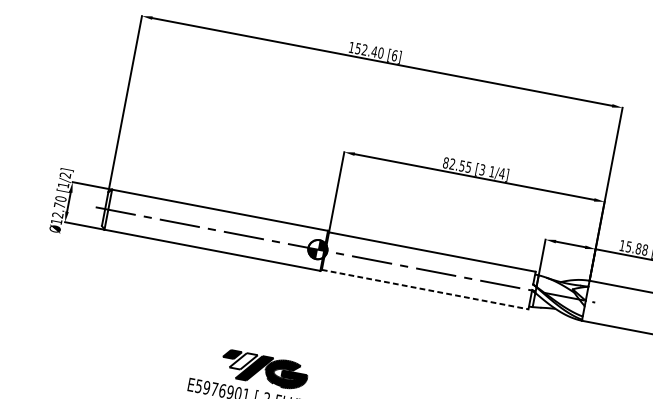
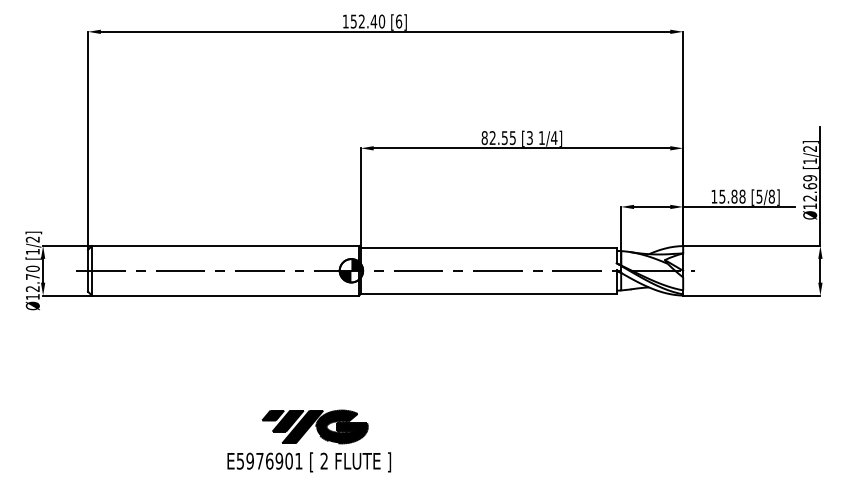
line: (424, 289) -> (488, 294), dashed -> solid
fill: (243, 360) -> (287, 420), added

